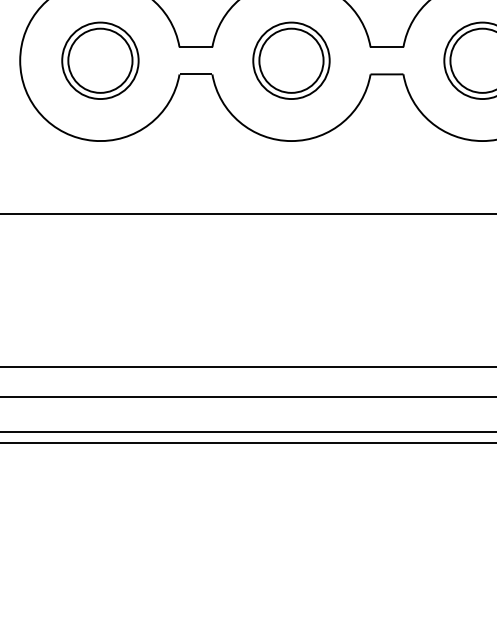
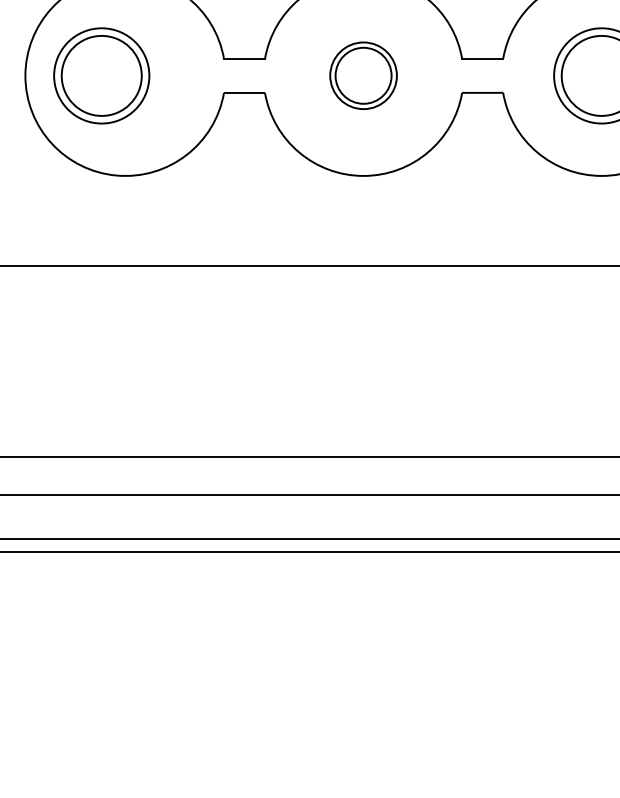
part: (100, 60) -> (101, 75), moved
part: (291, 60) -> (363, 75), size x0.7

